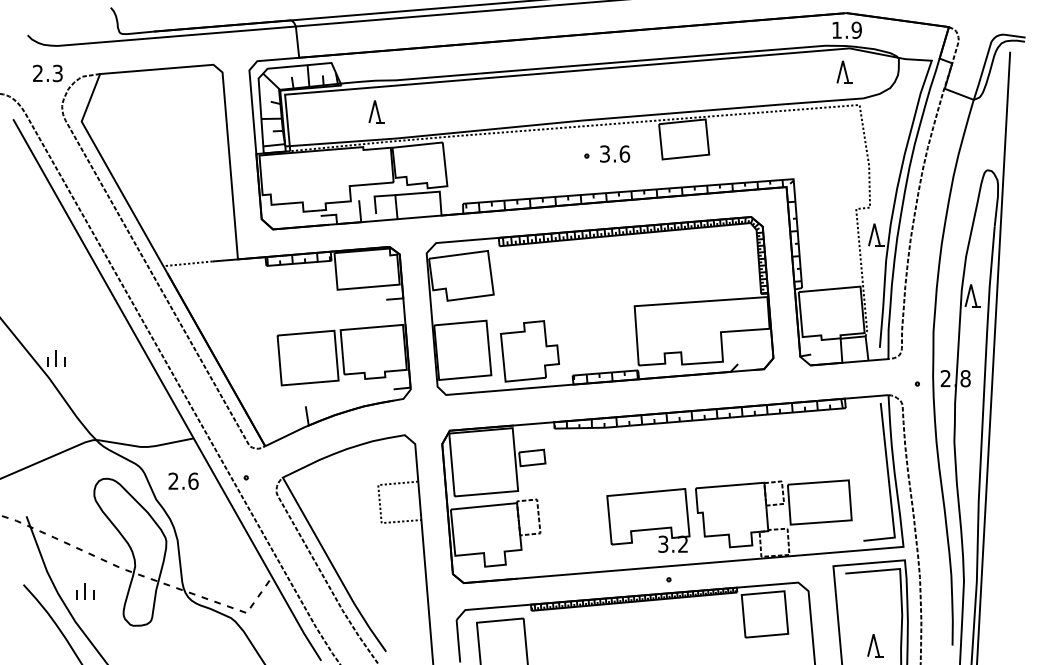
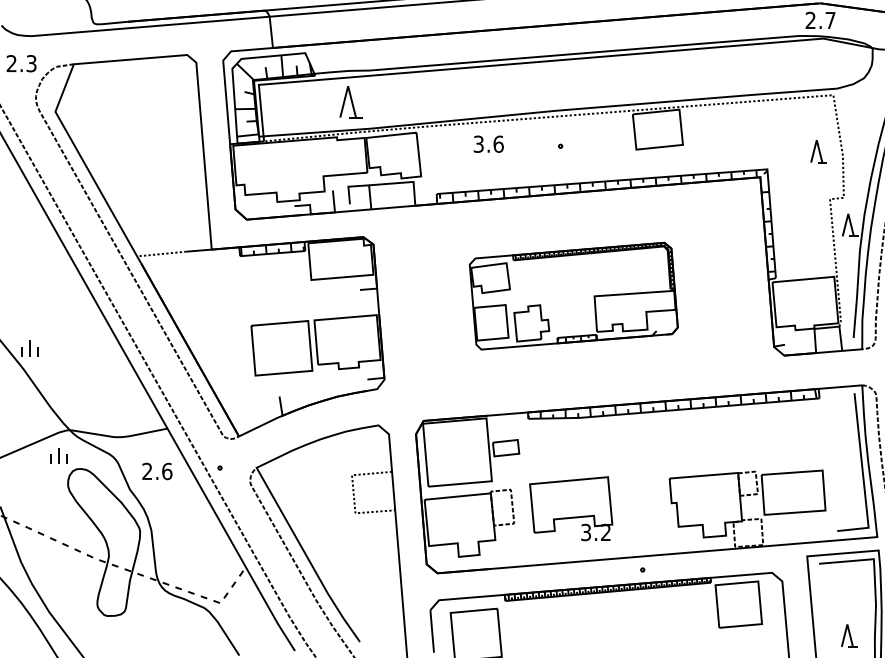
text: (846, 29) -> (820, 19), 1.9 -> 2.7
part: (844, 71) -> (818, 150), moved
part: (376, 111) -> (350, 101), size x1.4
text: (615, 153) -> (489, 143), moved
part: (599, 305) -> (573, 295), size x0.6
part: (648, 520) -> (571, 508), moved
part: (85, 591) -> (59, 455), moved

